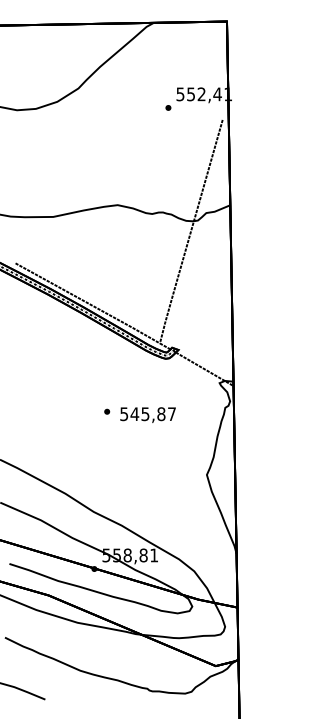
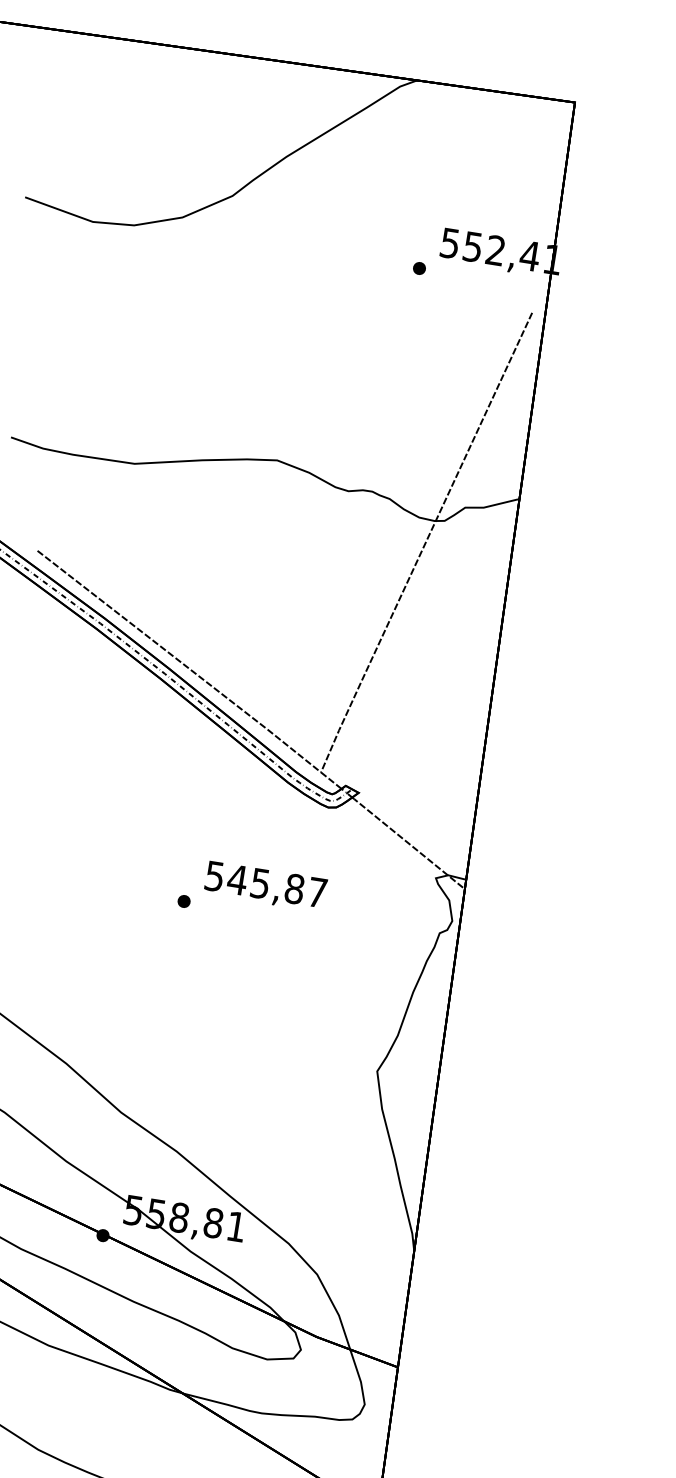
text: (147, 414) -> (264, 884), moved

